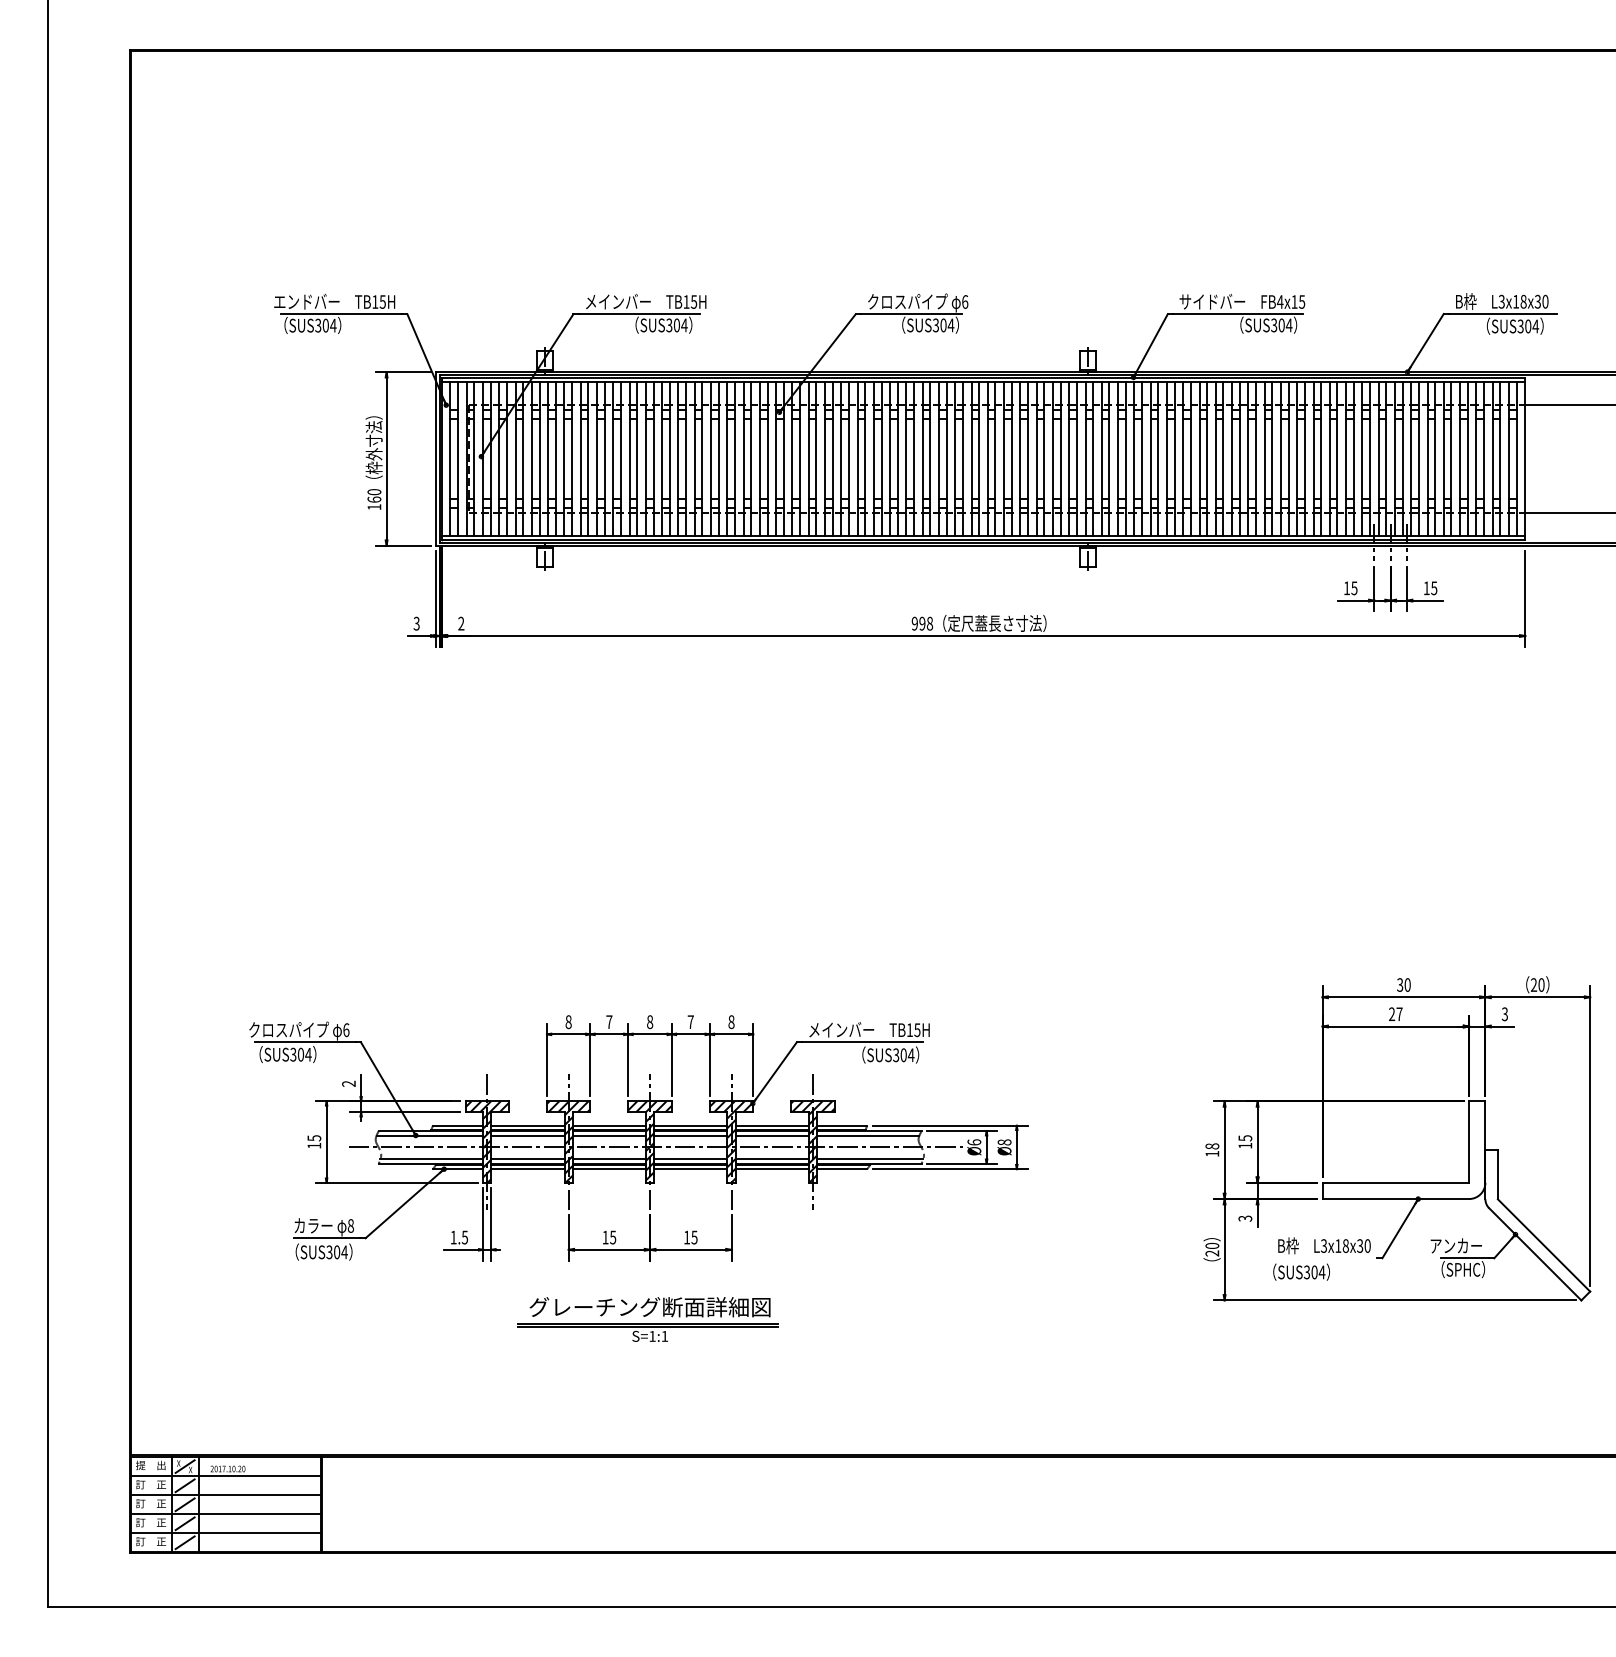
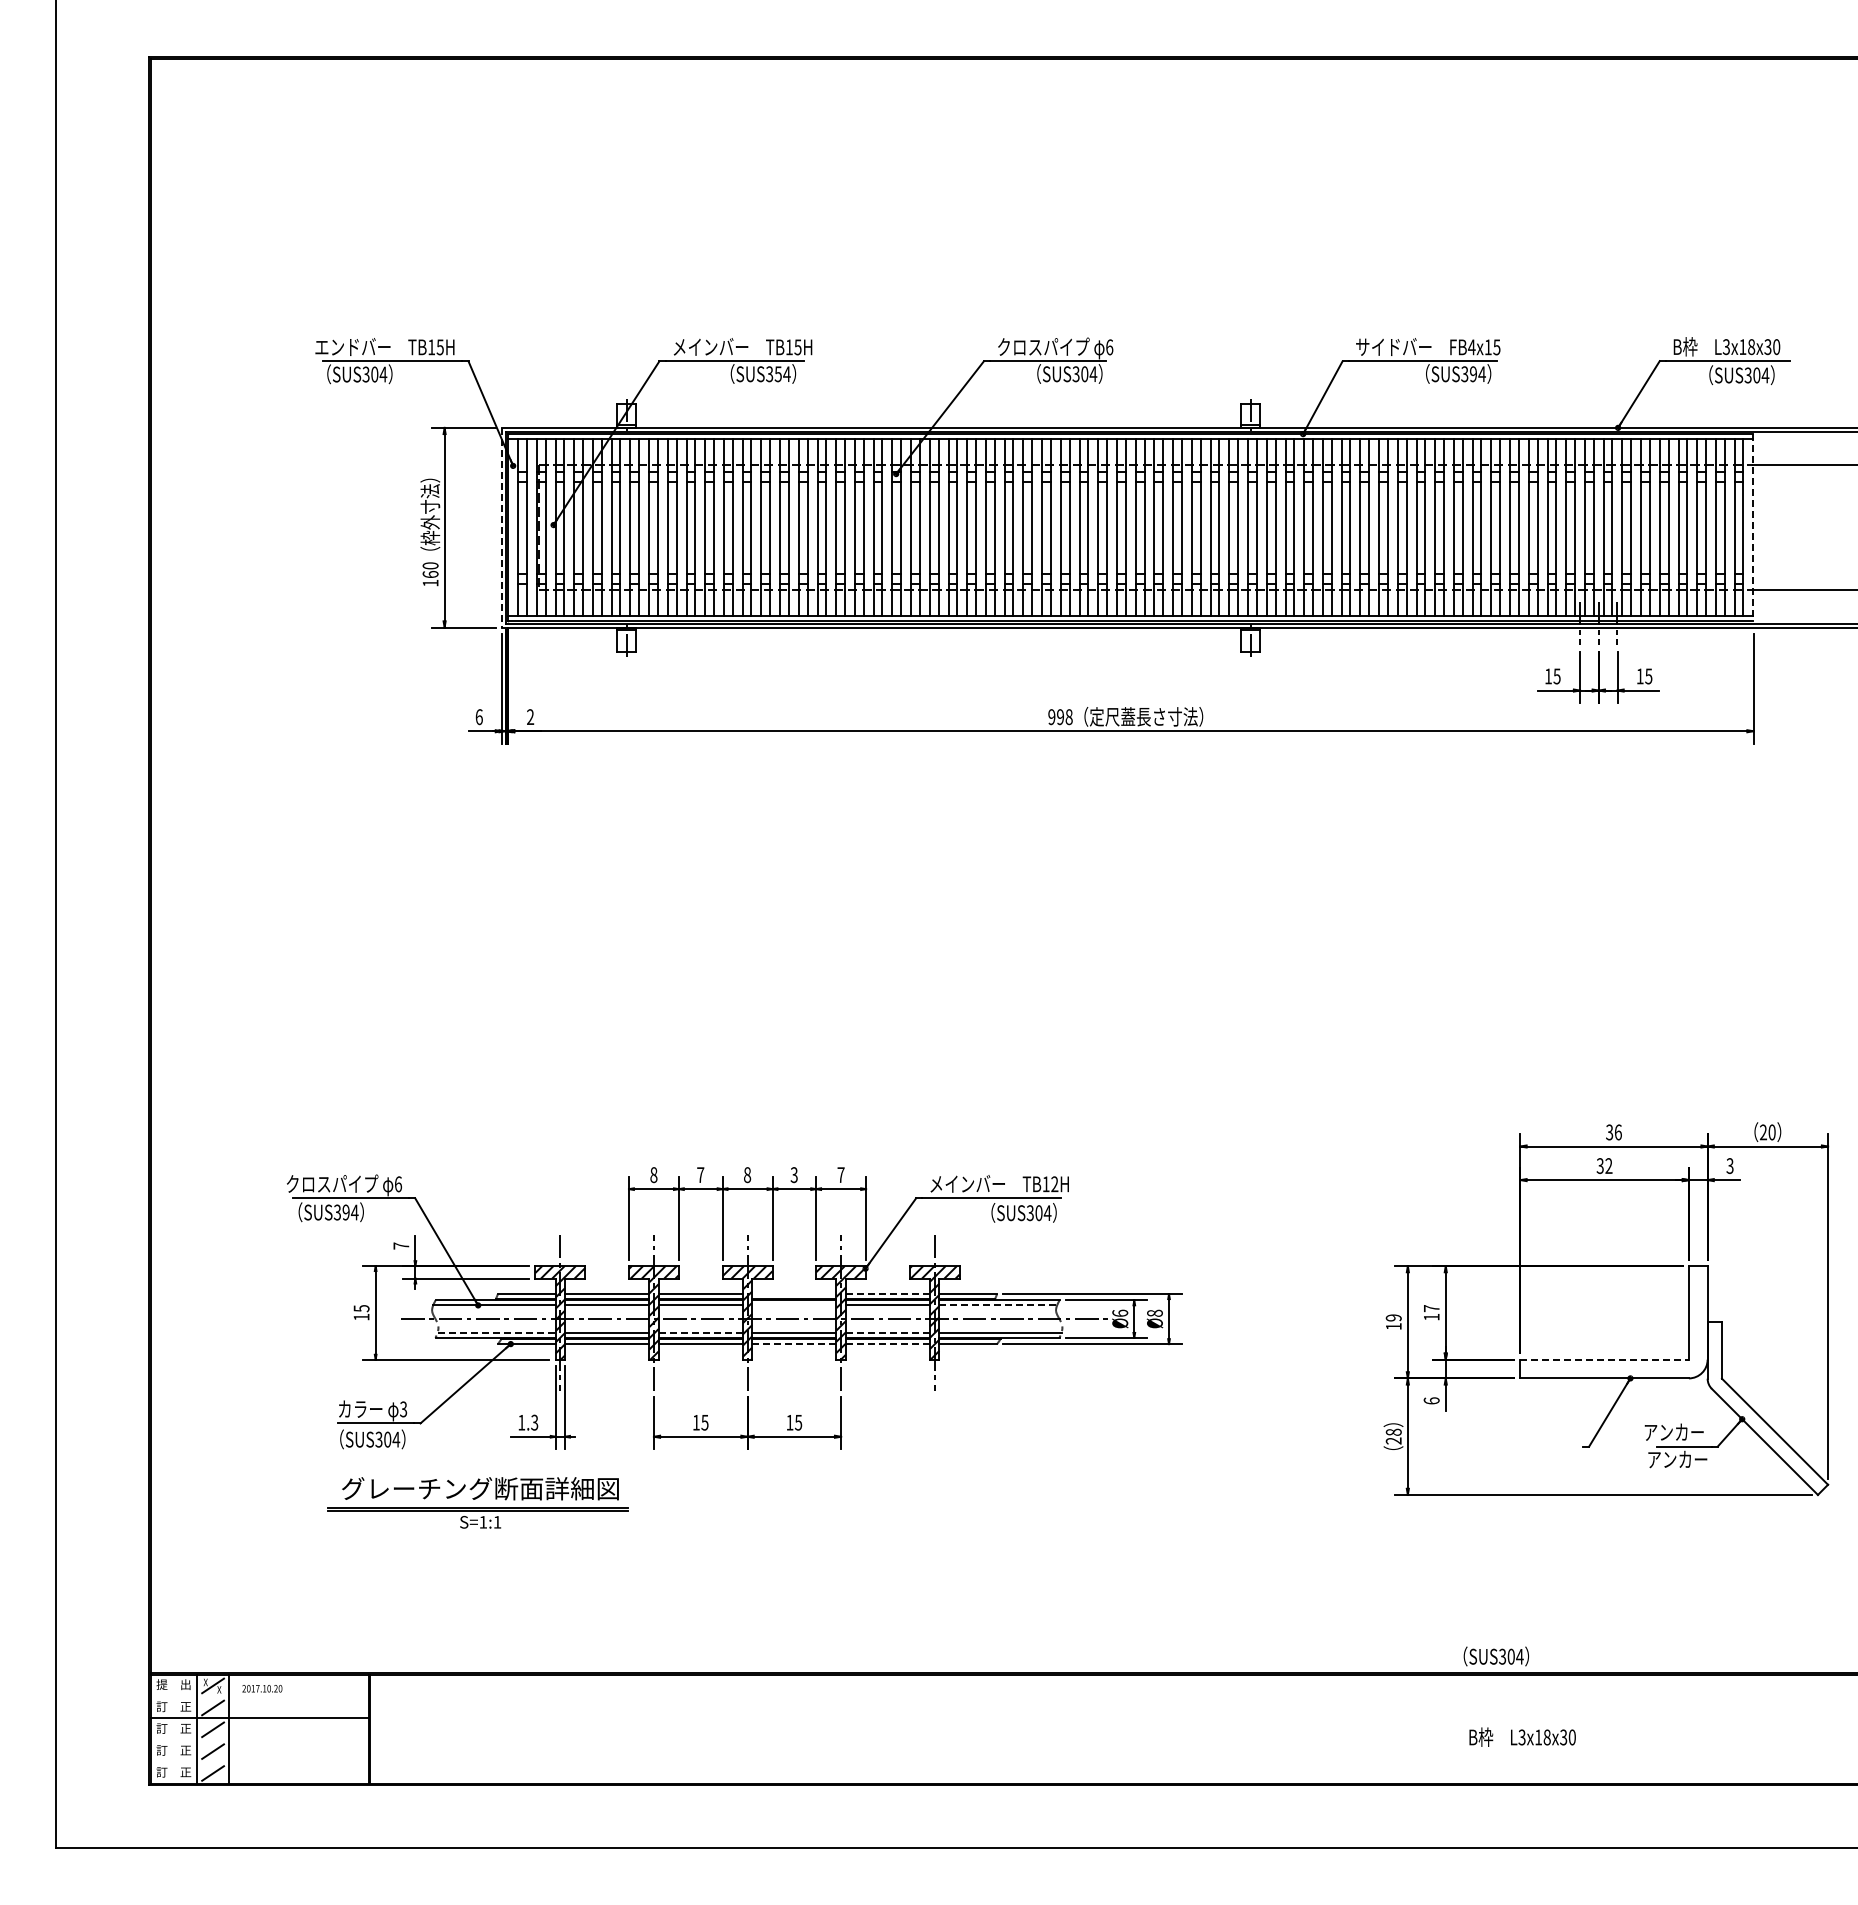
text: (676, 325) -> (777, 374), SUS304 -> SUS354
text: (1281, 325) -> (1473, 374), SUS304 -> SUS394
line: (436, 458) -> (501, 527), solid -> dashed
line: (1525, 458) -> (1753, 527), solid -> dashed
text: (416, 624) -> (478, 717), 3 -> 6
text: (1406, 985) -> (1617, 1132), 30 -> 36
text: (1395, 1014) -> (1604, 1166), 27 -> 32
text: (690, 1022) -> (793, 1175), 7 -> 3
text: (731, 1022) -> (840, 1175), 8 -> 7
text: (917, 1030) -> (1054, 1184), TB15H -> TB12H
text: (300, 1054) -> (345, 1212), SUS304 -> SUS394
text: (349, 1083) -> (401, 1245), 2 -> 7
line: (690, 1126) -> (794, 1294), removed
line: (772, 1126) -> (888, 1294), solid -> dashed
line: (690, 1135) -> (794, 1305), removed
line: (868, 1135) -> (998, 1305), solid -> dashed
text: (1245, 1138) -> (1431, 1308), 15 -> 17
text: (1212, 1146) -> (1393, 1317), 18 -> 19
line: (432, 1159) -> (497, 1332), solid -> dashed
line: (610, 1159) -> (701, 1332), solid -> dashed
line: (772, 1159) -> (888, 1332), solid -> dashed
line: (690, 1169) -> (794, 1344), solid -> dashed
line: (772, 1169) -> (888, 1344), solid -> dashed
line: (1396, 1182) -> (1605, 1359), solid -> dashed
text: (1245, 1218) -> (1431, 1400), 3 -> 6
text: (350, 1226) -> (403, 1409), 8 -> 3
text: (464, 1236) -> (534, 1421), 1.5 -> 1.3
text: (1212, 1245) -> (1393, 1431), 20 -> 28
text: (1324, 1245) -> (1522, 1736), moved
text: (1459, 1269) -> (1677, 1459), （SPHC） -> アンカー
text: (1300, 1272) -> (1495, 1656), moved
part: (647, 1319) -> (477, 1502), moved
line: (225, 1475) -> (259, 1696), removed
line: (225, 1514) -> (259, 1740), removed
line: (225, 1533) -> (259, 1762), removed

